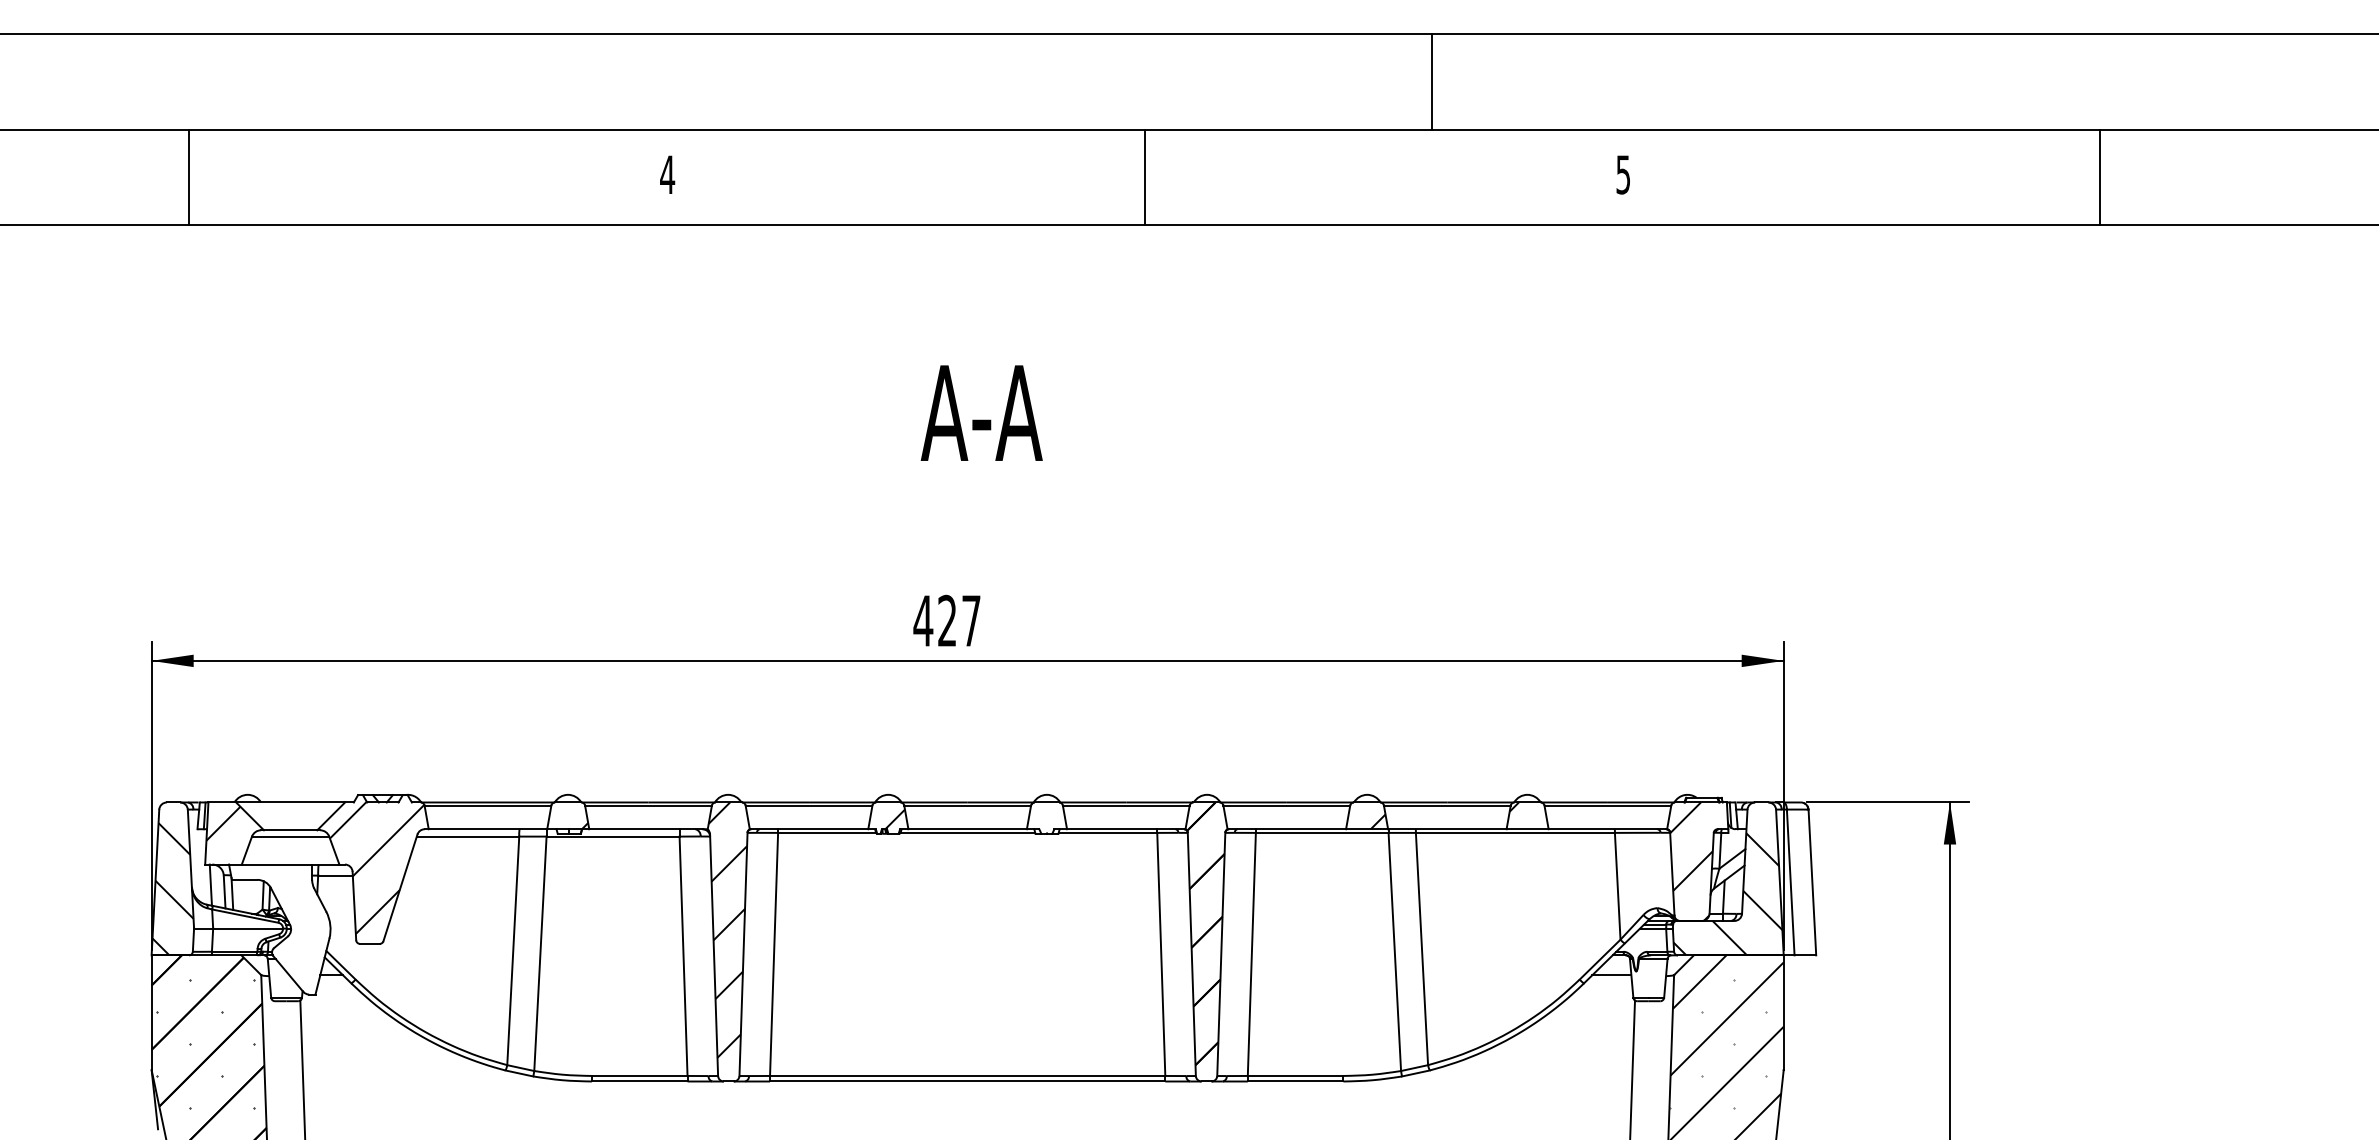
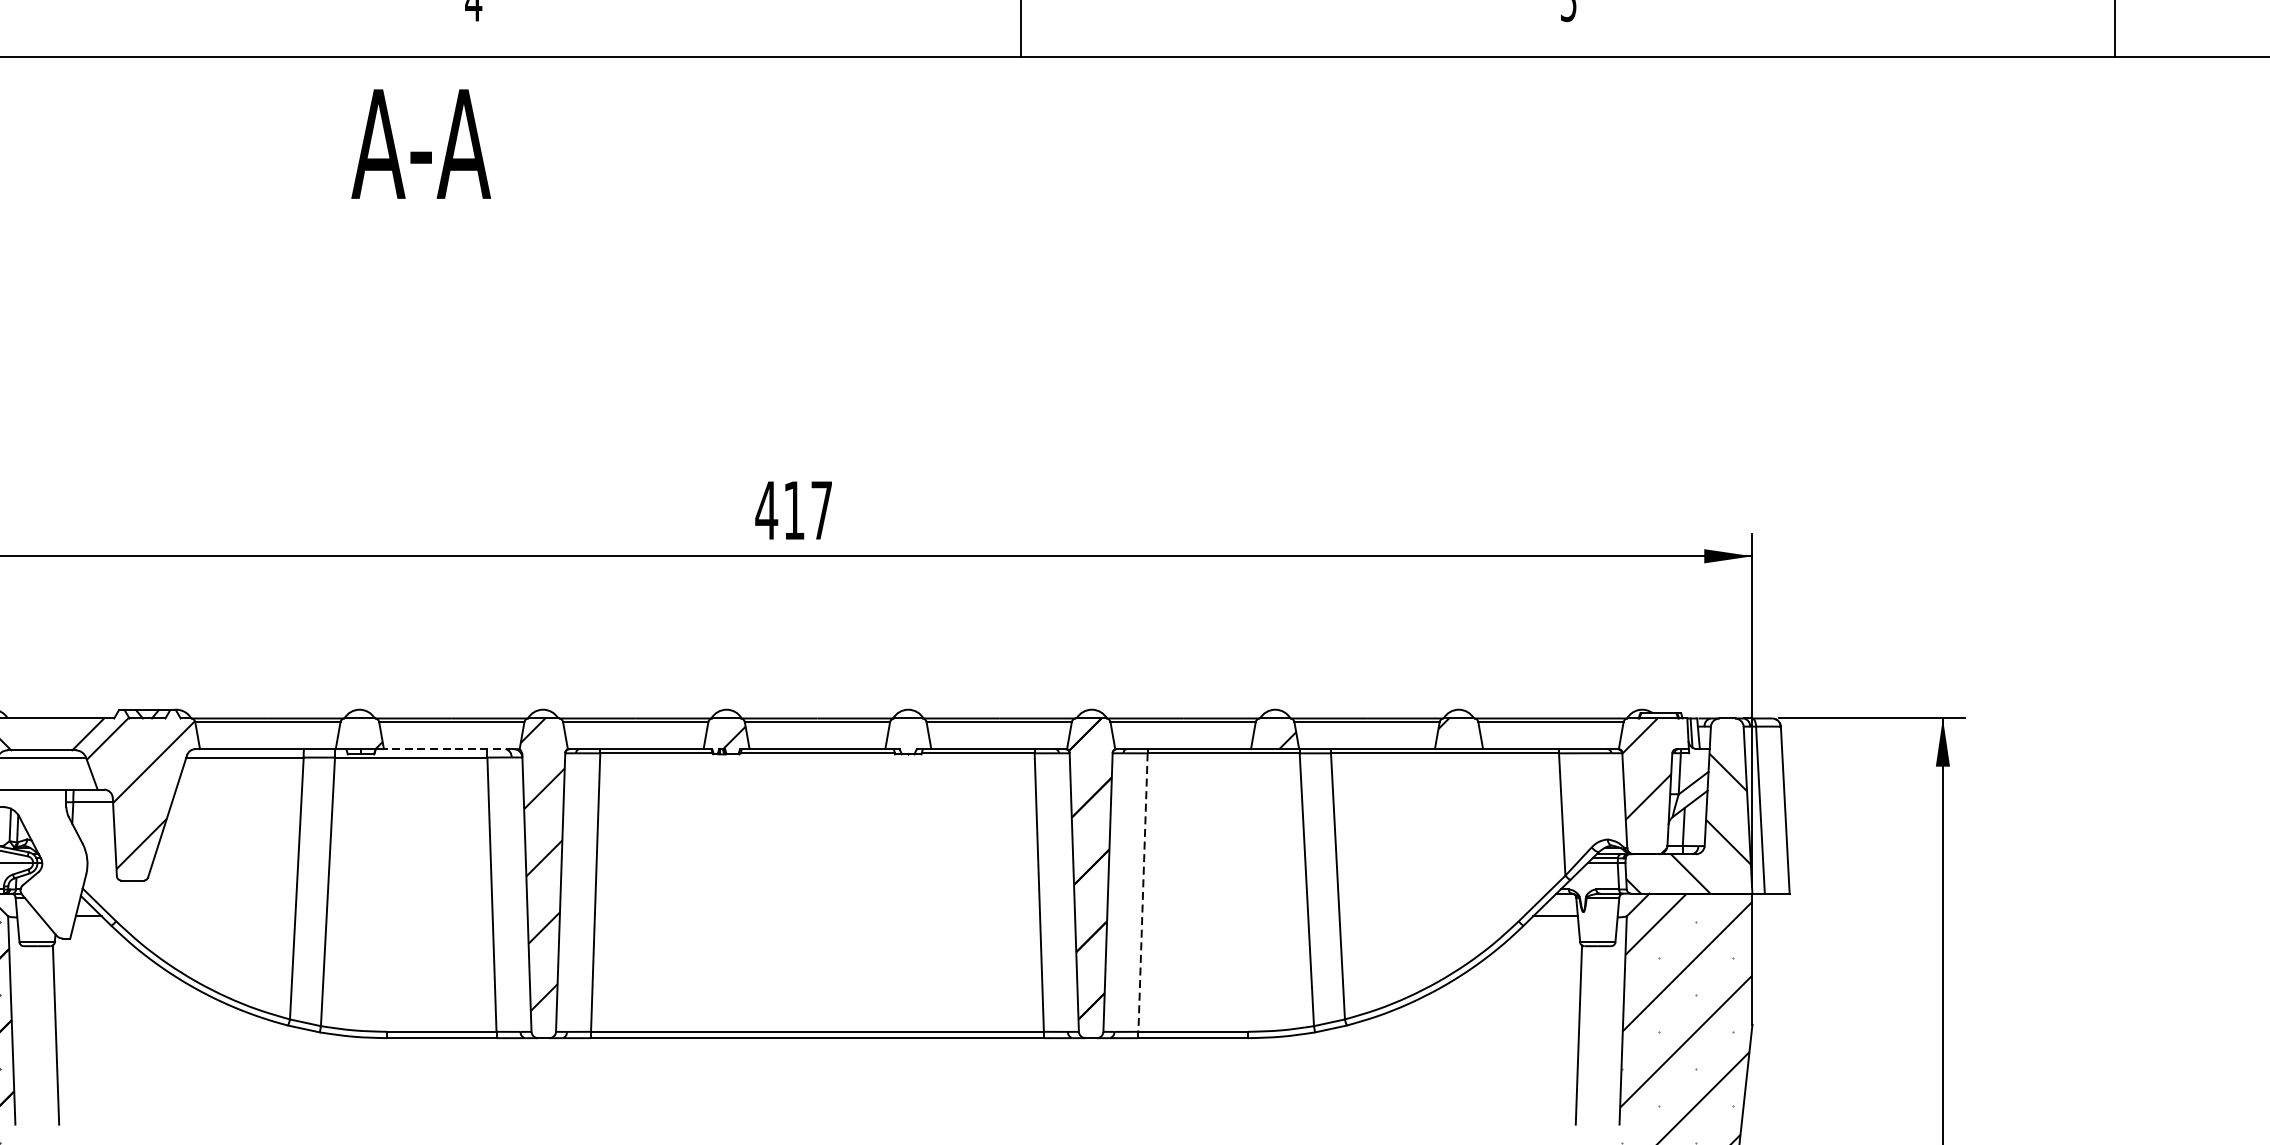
text: (981, 412) -> (420, 143), moved
text: (946, 620) -> (793, 509), 427 -> 417
line: (645, 829) -> (448, 749), solid -> dashed
line: (1251, 954) -> (1142, 892), solid -> dashed

